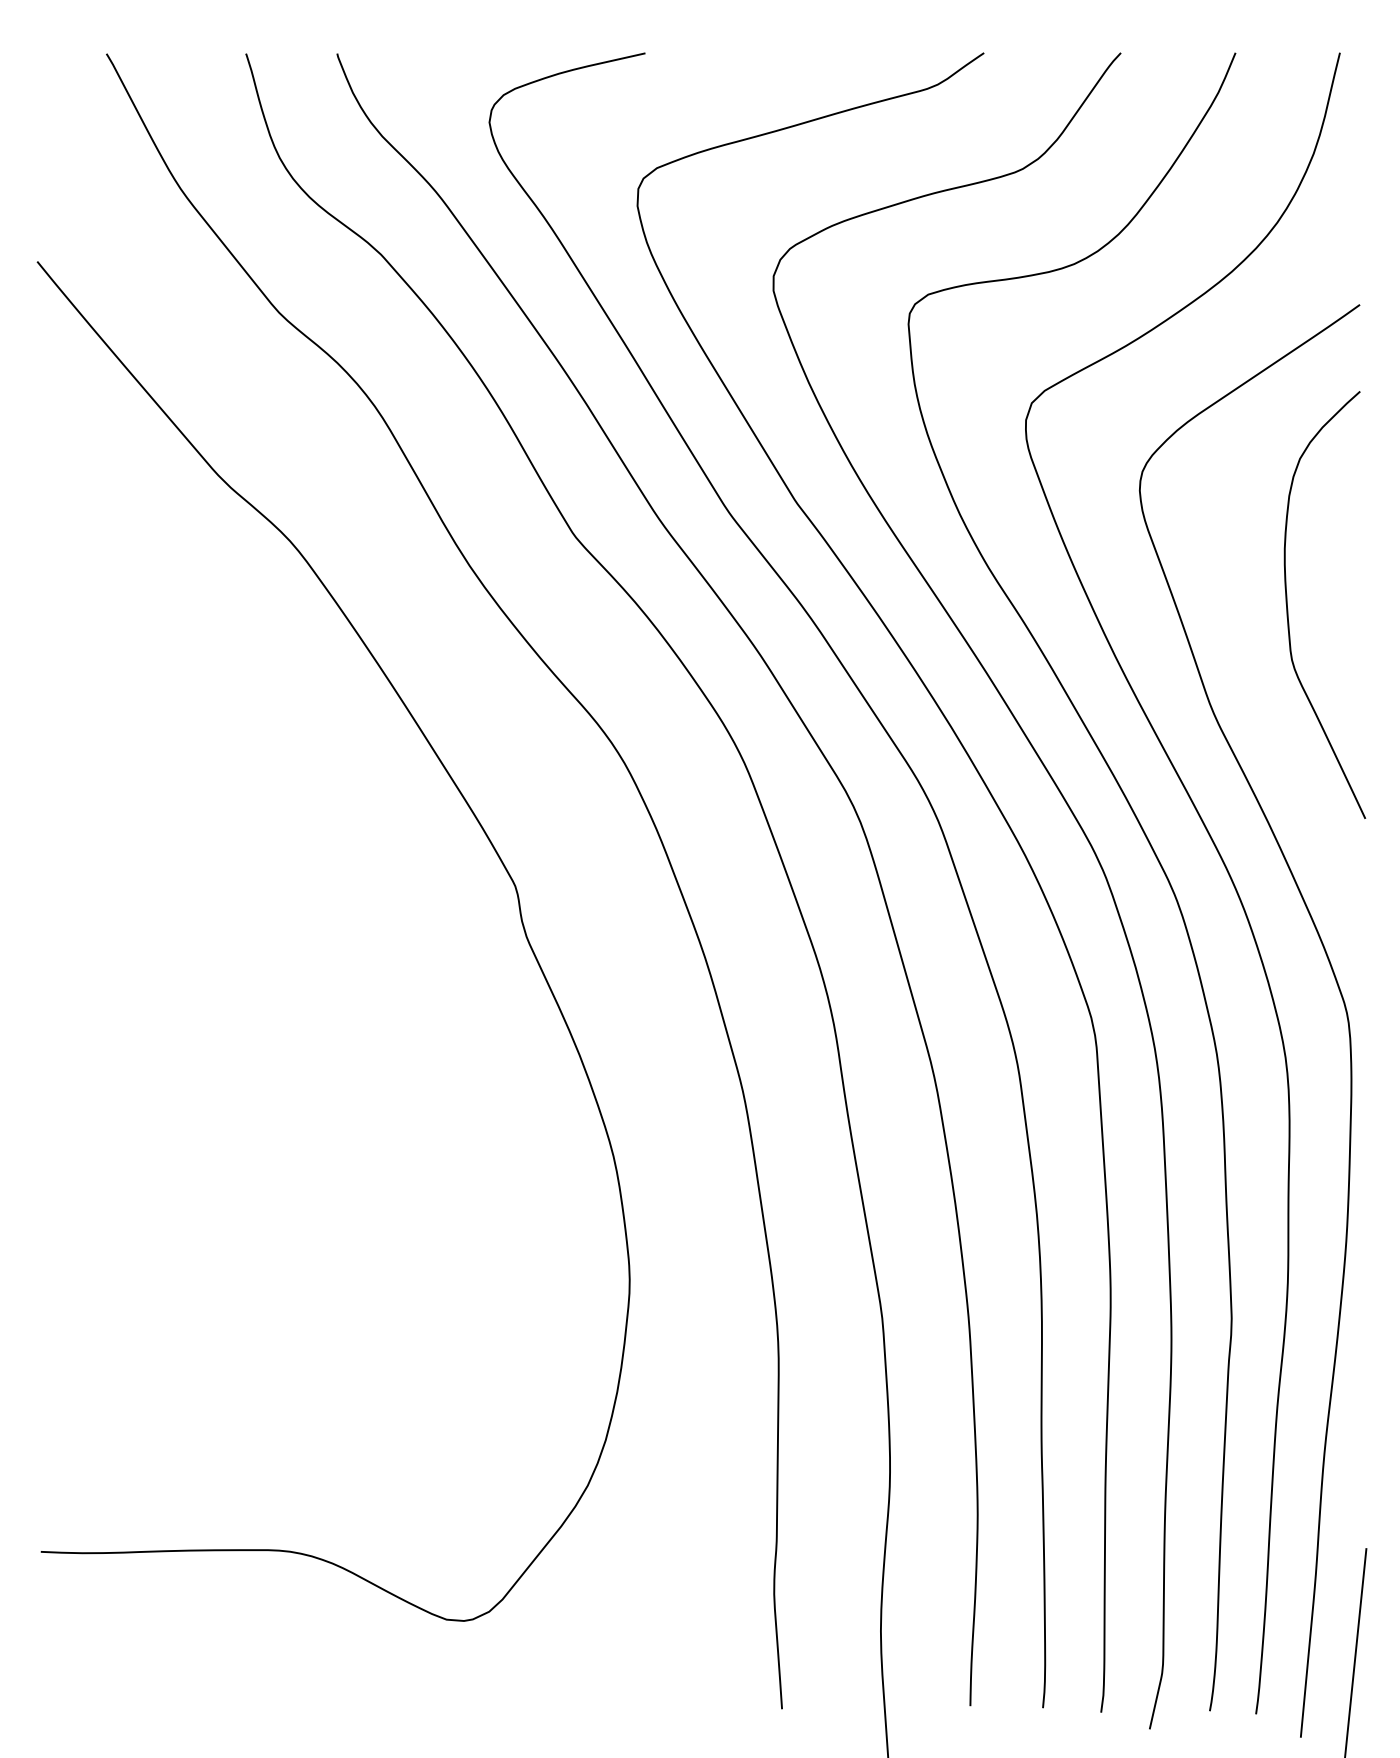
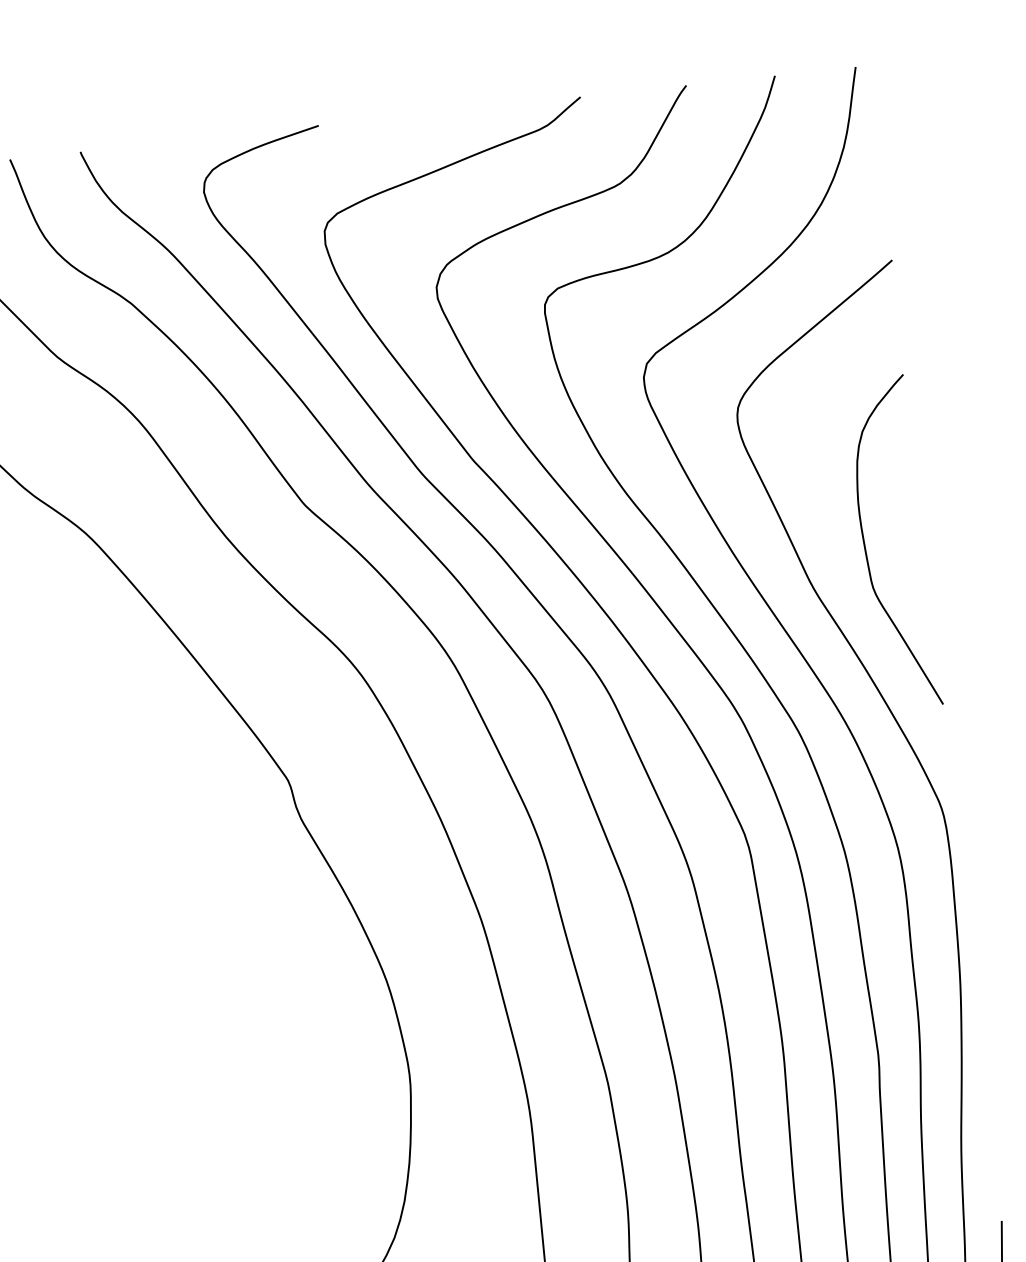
curve: (1288, 609) -> (866, 549), moved

